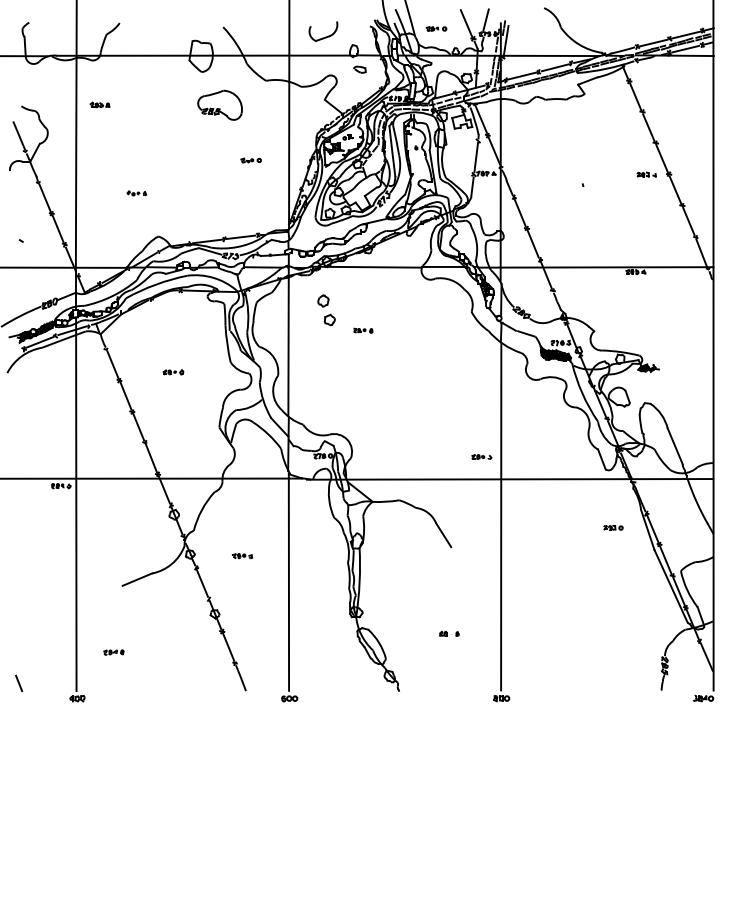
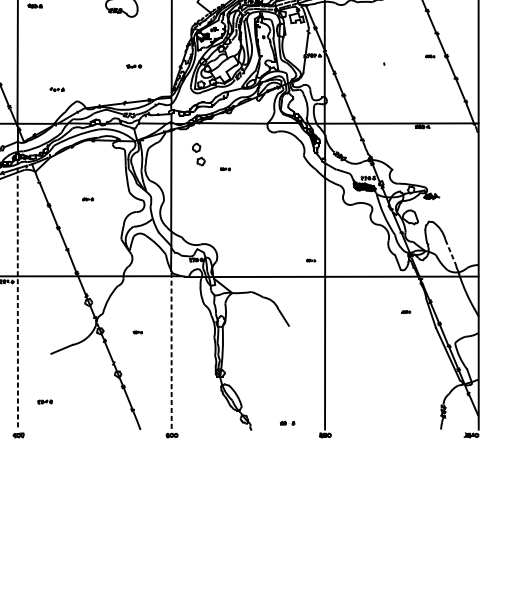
part: (250, 160) -> (133, 66), moved
part: (646, 174) -> (430, 56), size x0.6
part: (136, 193) -> (57, 89), moved
part: (363, 330) -> (225, 169), size x0.7
part: (173, 372) -> (88, 199), size x0.7
line: (675, 446) -> (451, 253), solid -> dashed
part: (481, 456) -> (310, 260), size x0.6
line: (76, 504) -> (17, 295), solid -> dashed
part: (613, 528) -> (406, 312), size x0.6
part: (241, 556) -> (137, 332), size x0.6
line: (288, 582) -> (171, 351), solid -> dashed
part: (449, 633) -> (287, 423), moved

